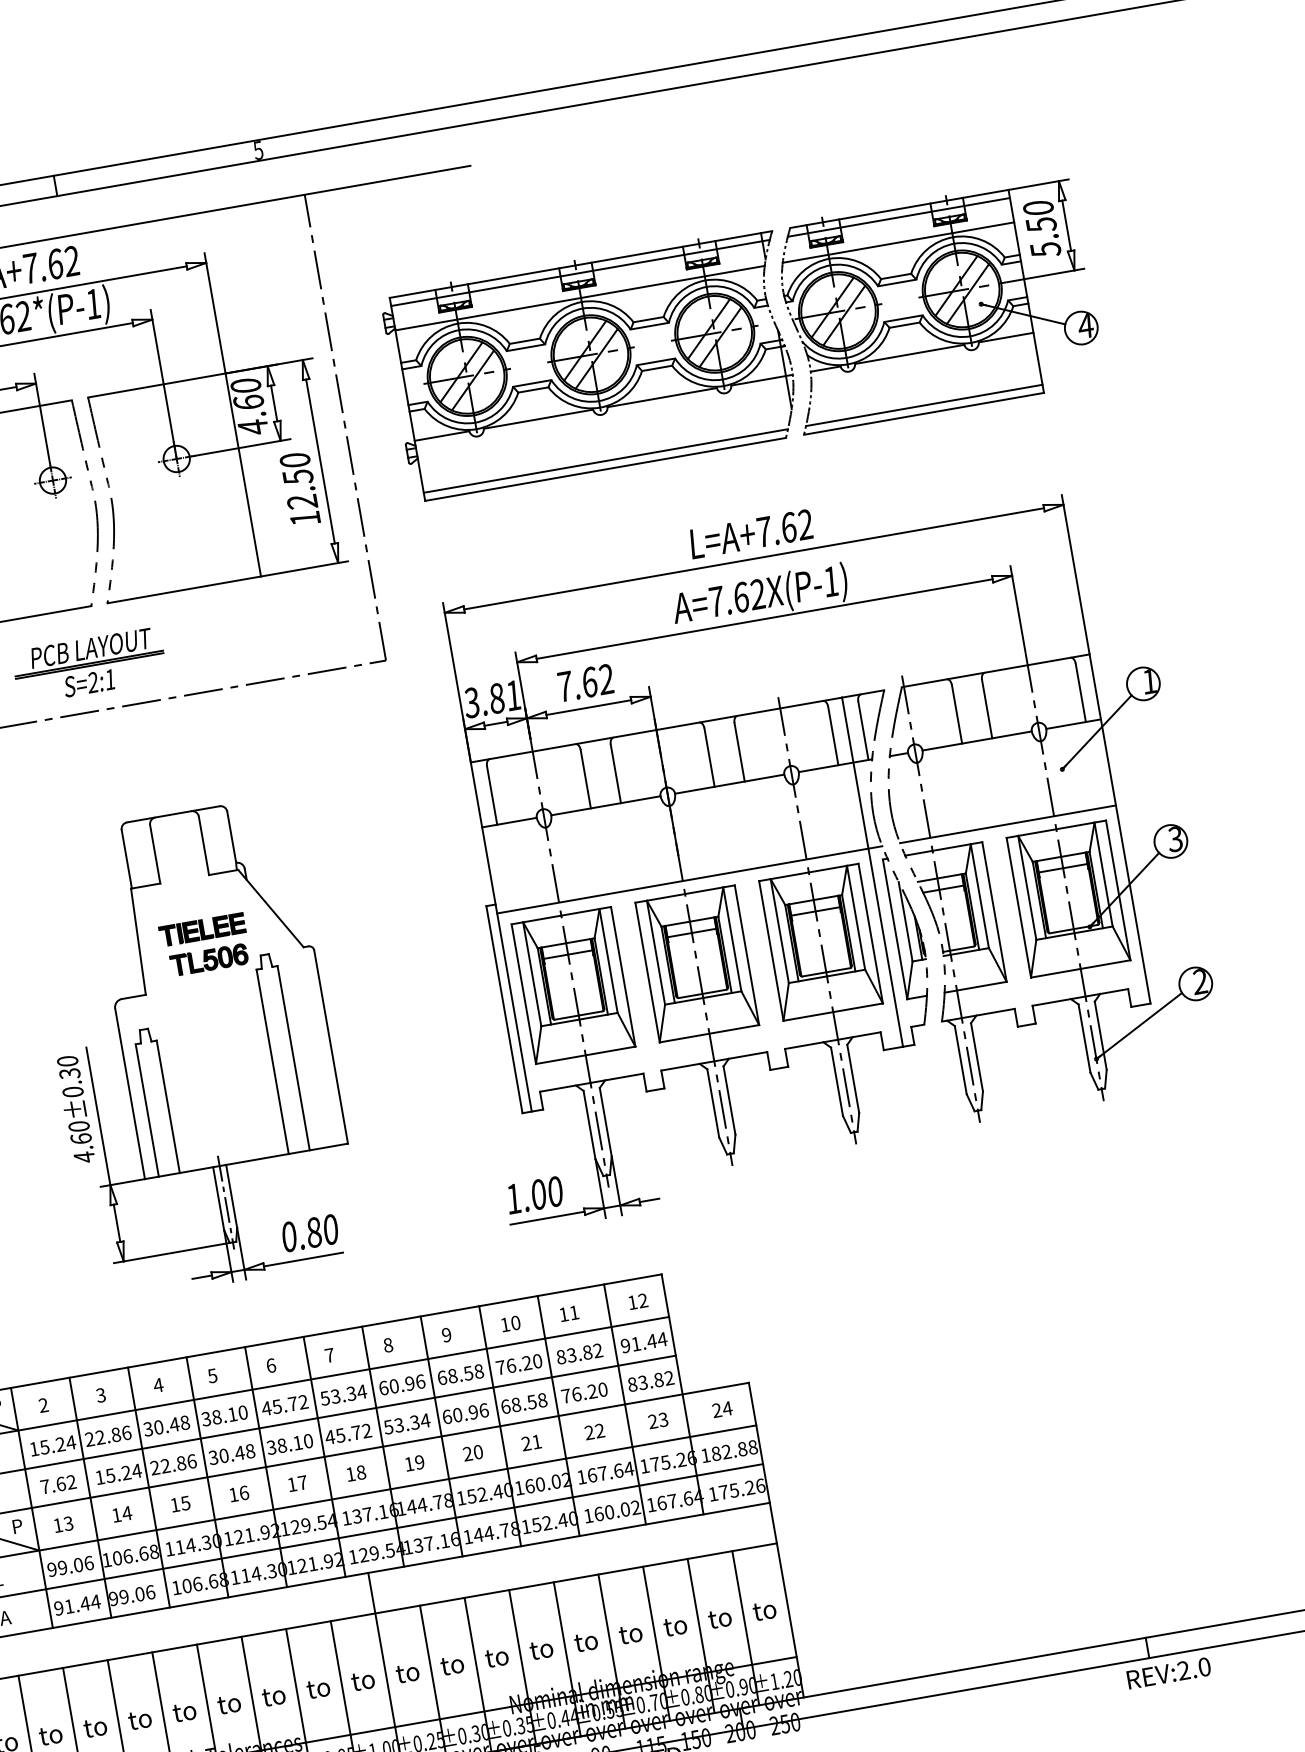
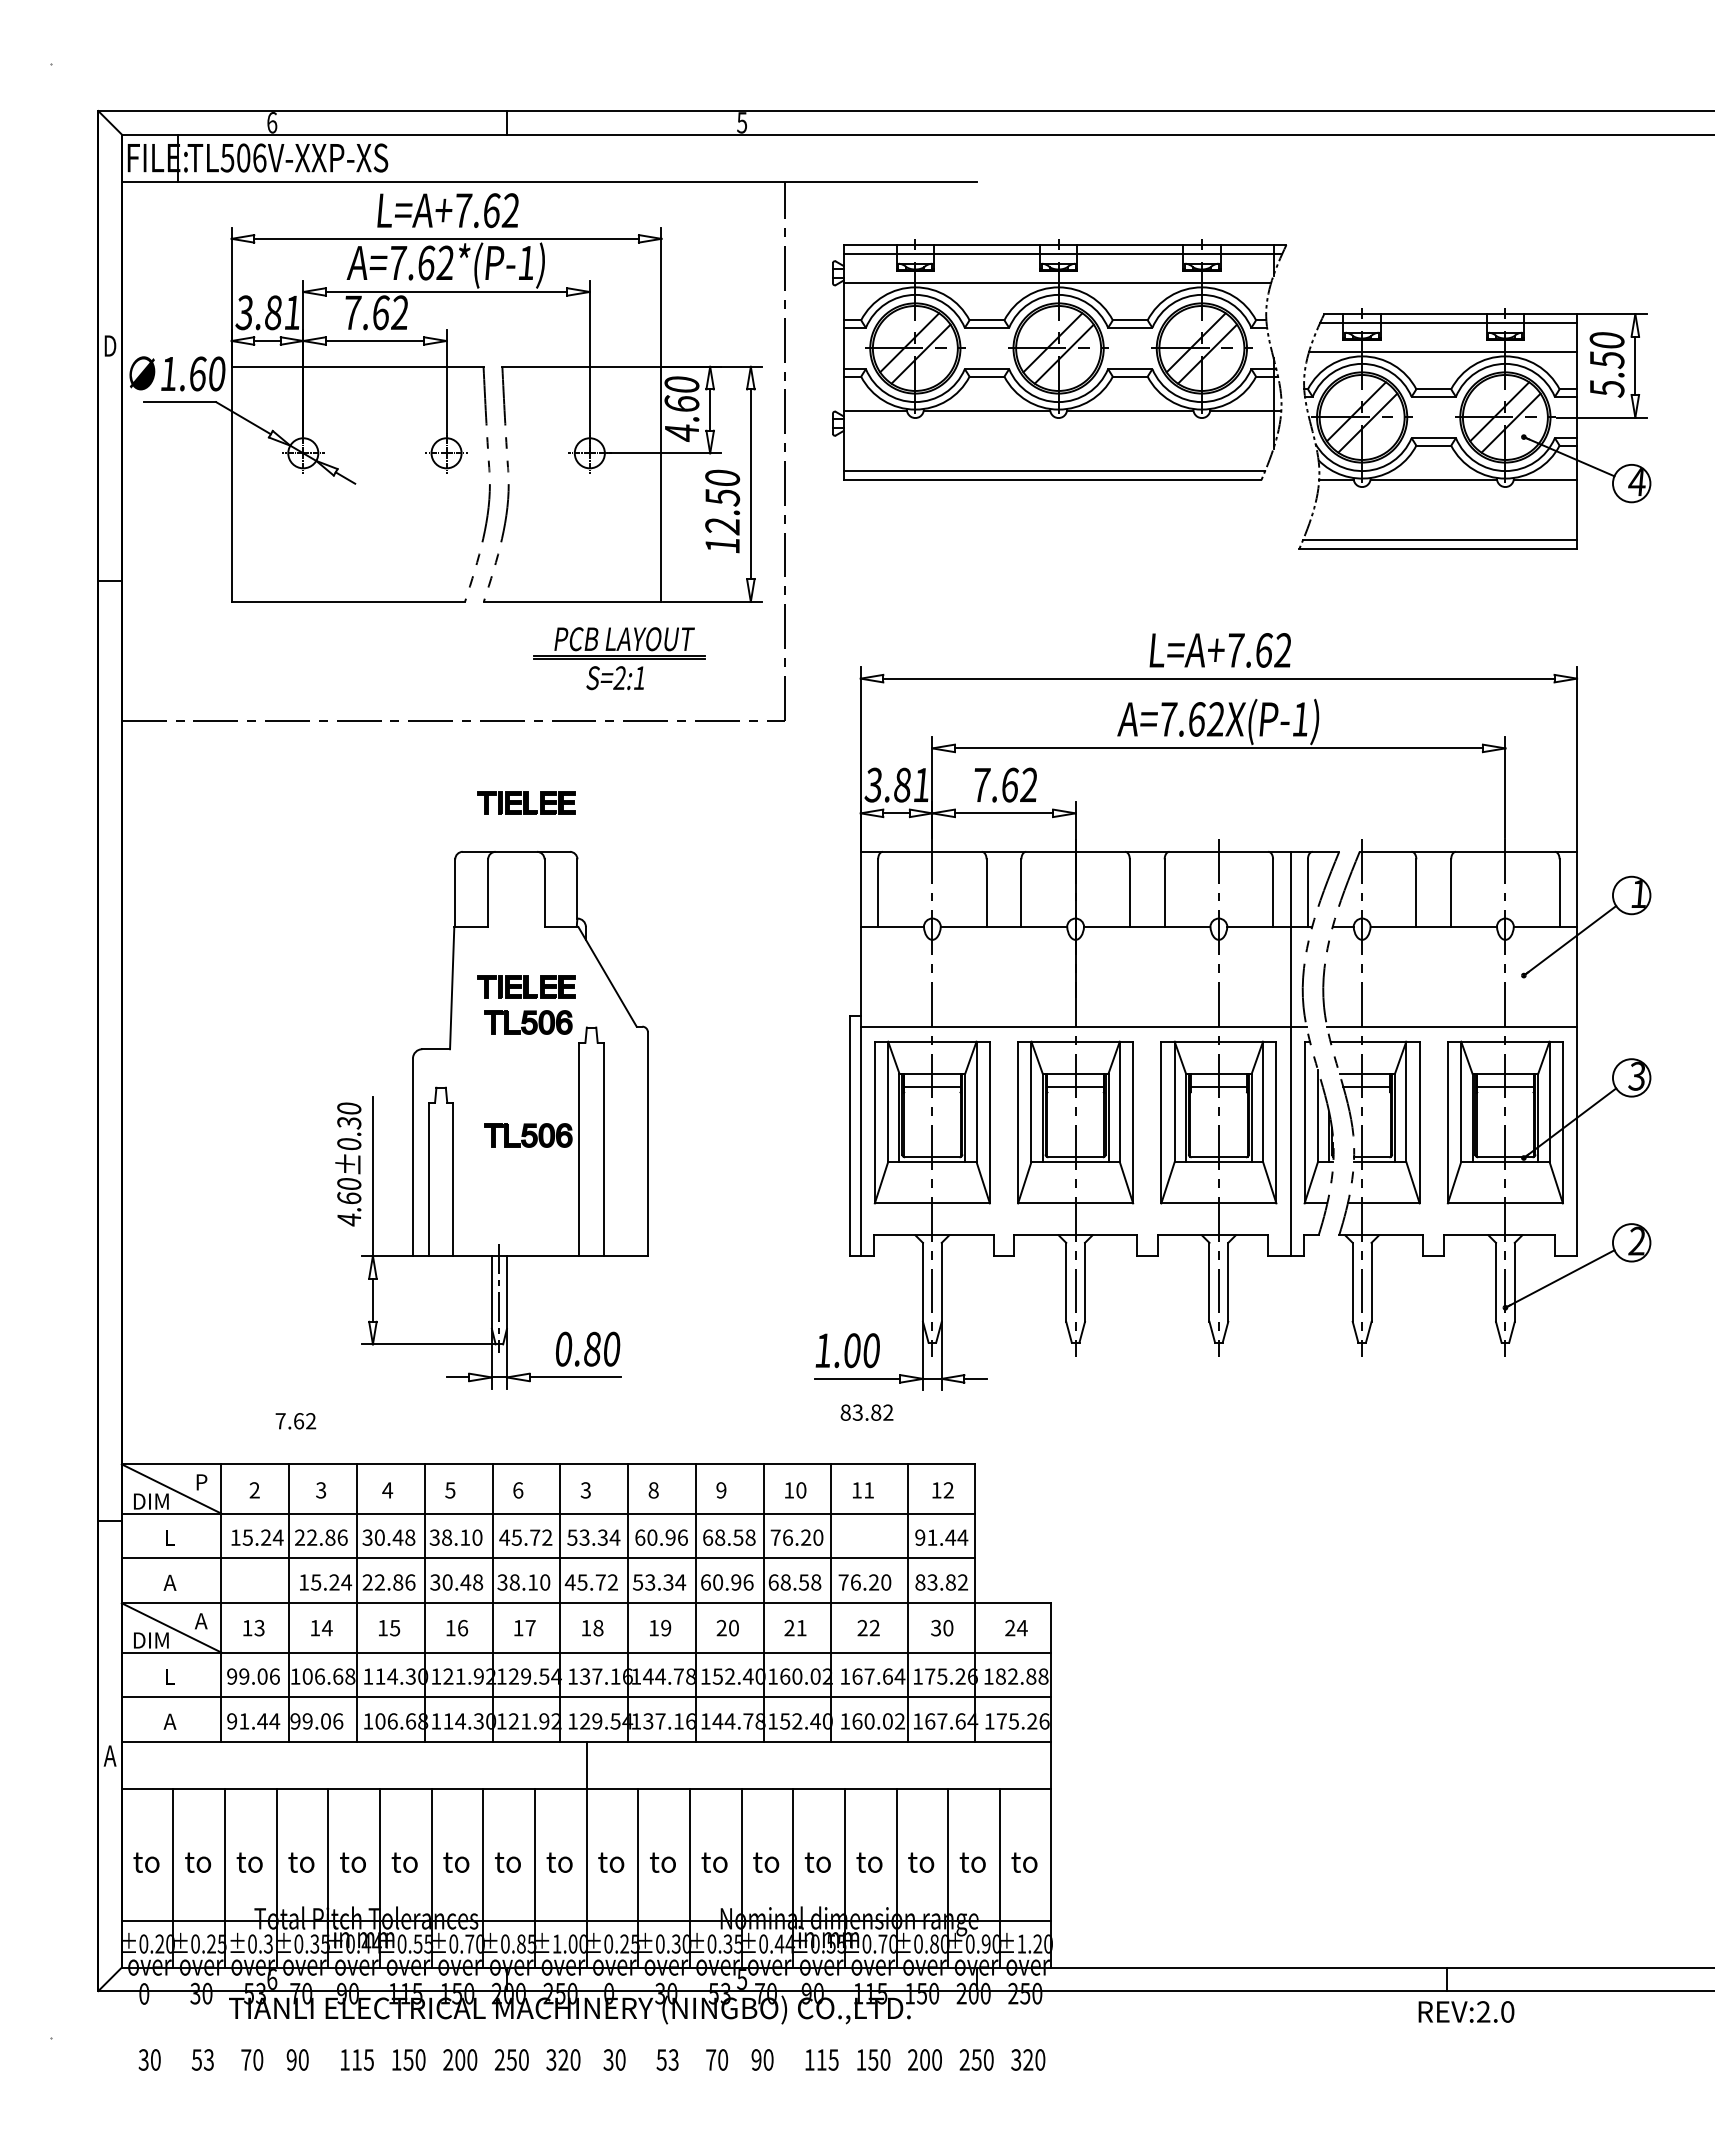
part: (593, 364) -> (1059, 359), moved
part: (89, 665) -> (619, 658), moved
part: (174, 770) -> (526, 802), added
part: (226, 1057) -> (528, 1135), added
text: (579, 1353) -> (866, 1412), moved
text: (329, 1355) -> (585, 1490), 7 -> 3
text: (658, 1421) -> (942, 1628), 23 -> 30
text: (58, 1484) -> (295, 1421), moved
text: (16, 1526) -> (200, 1621), P -> A

